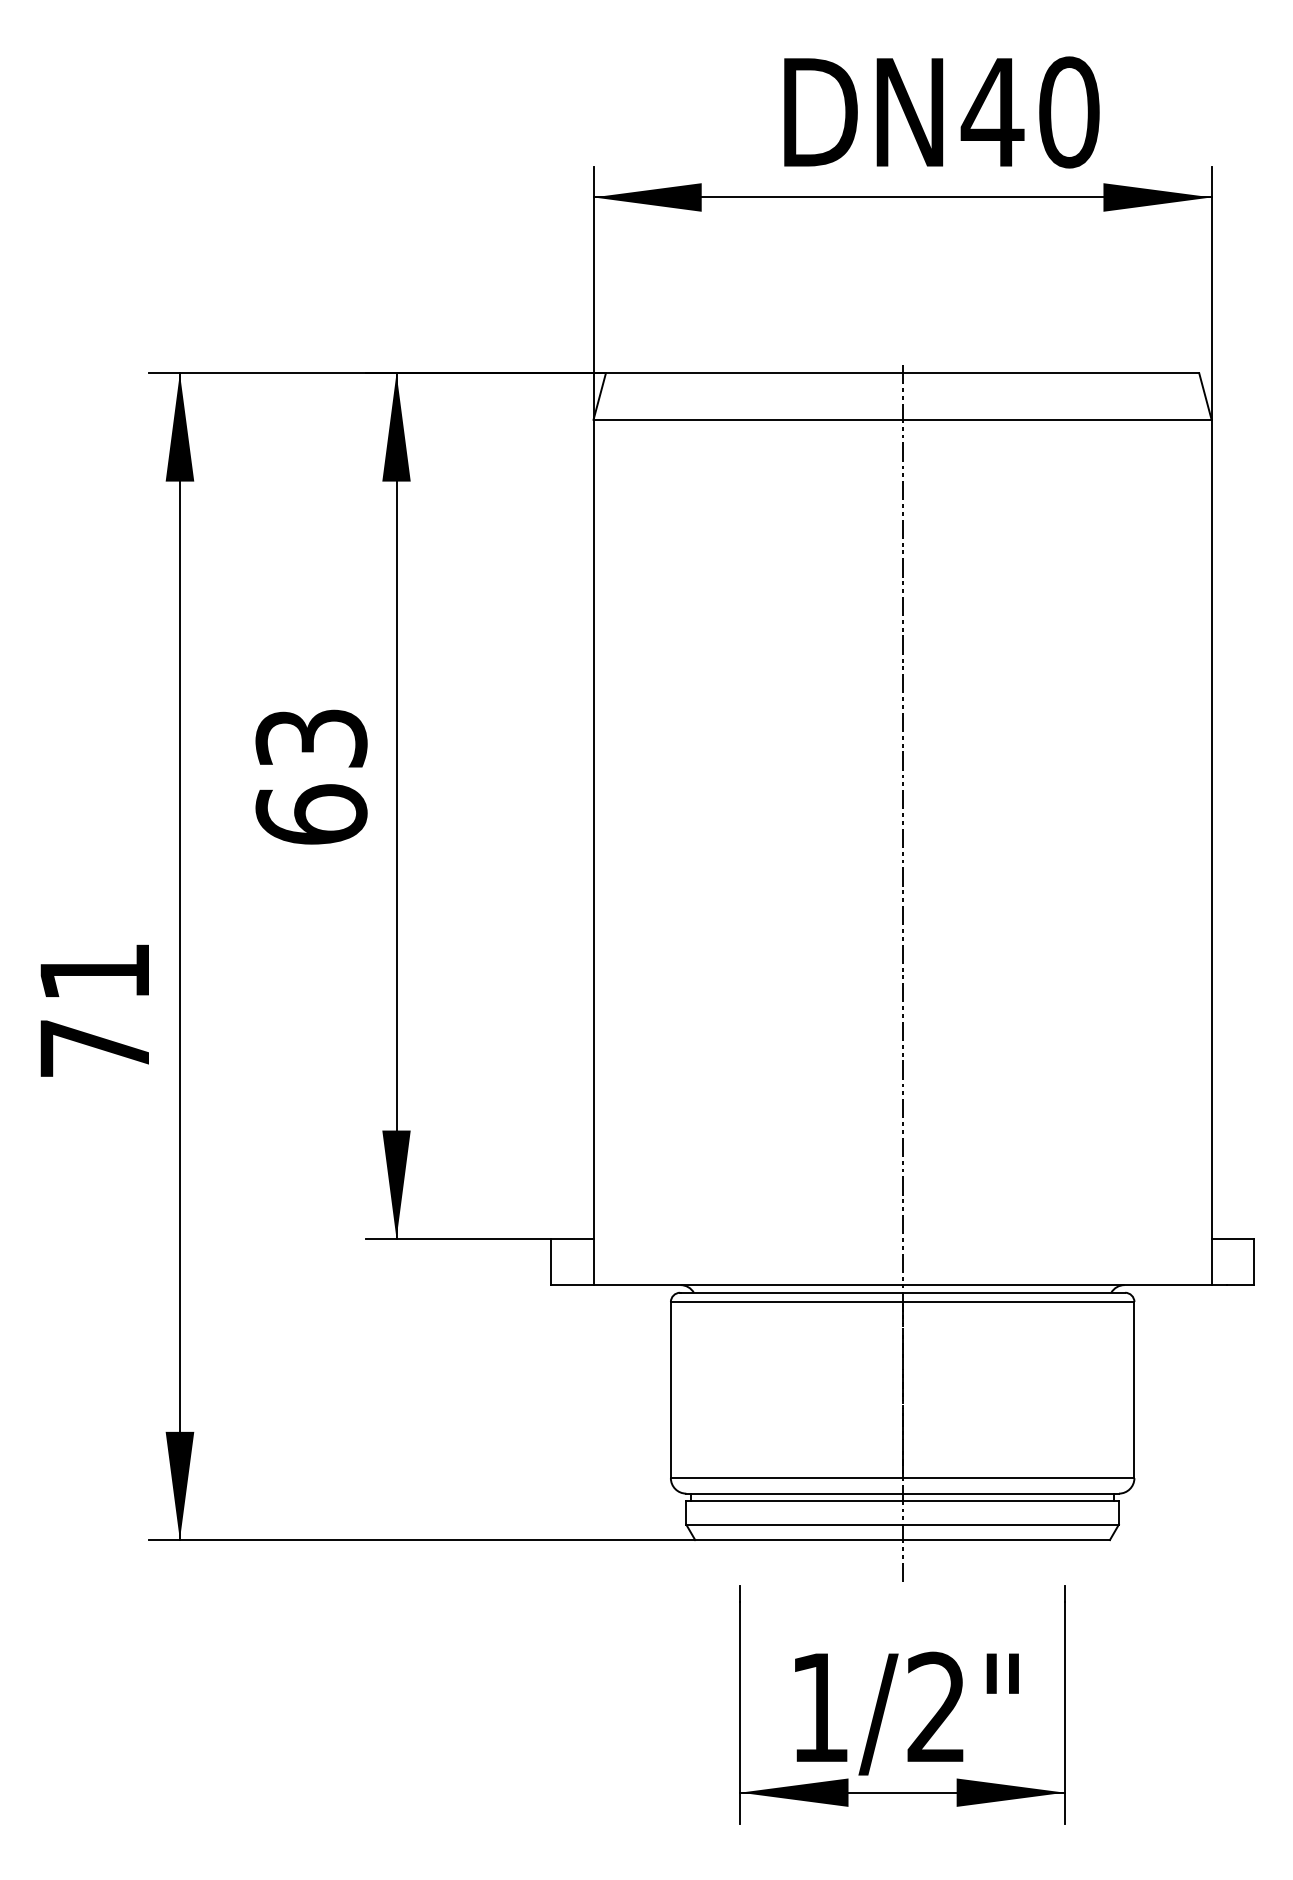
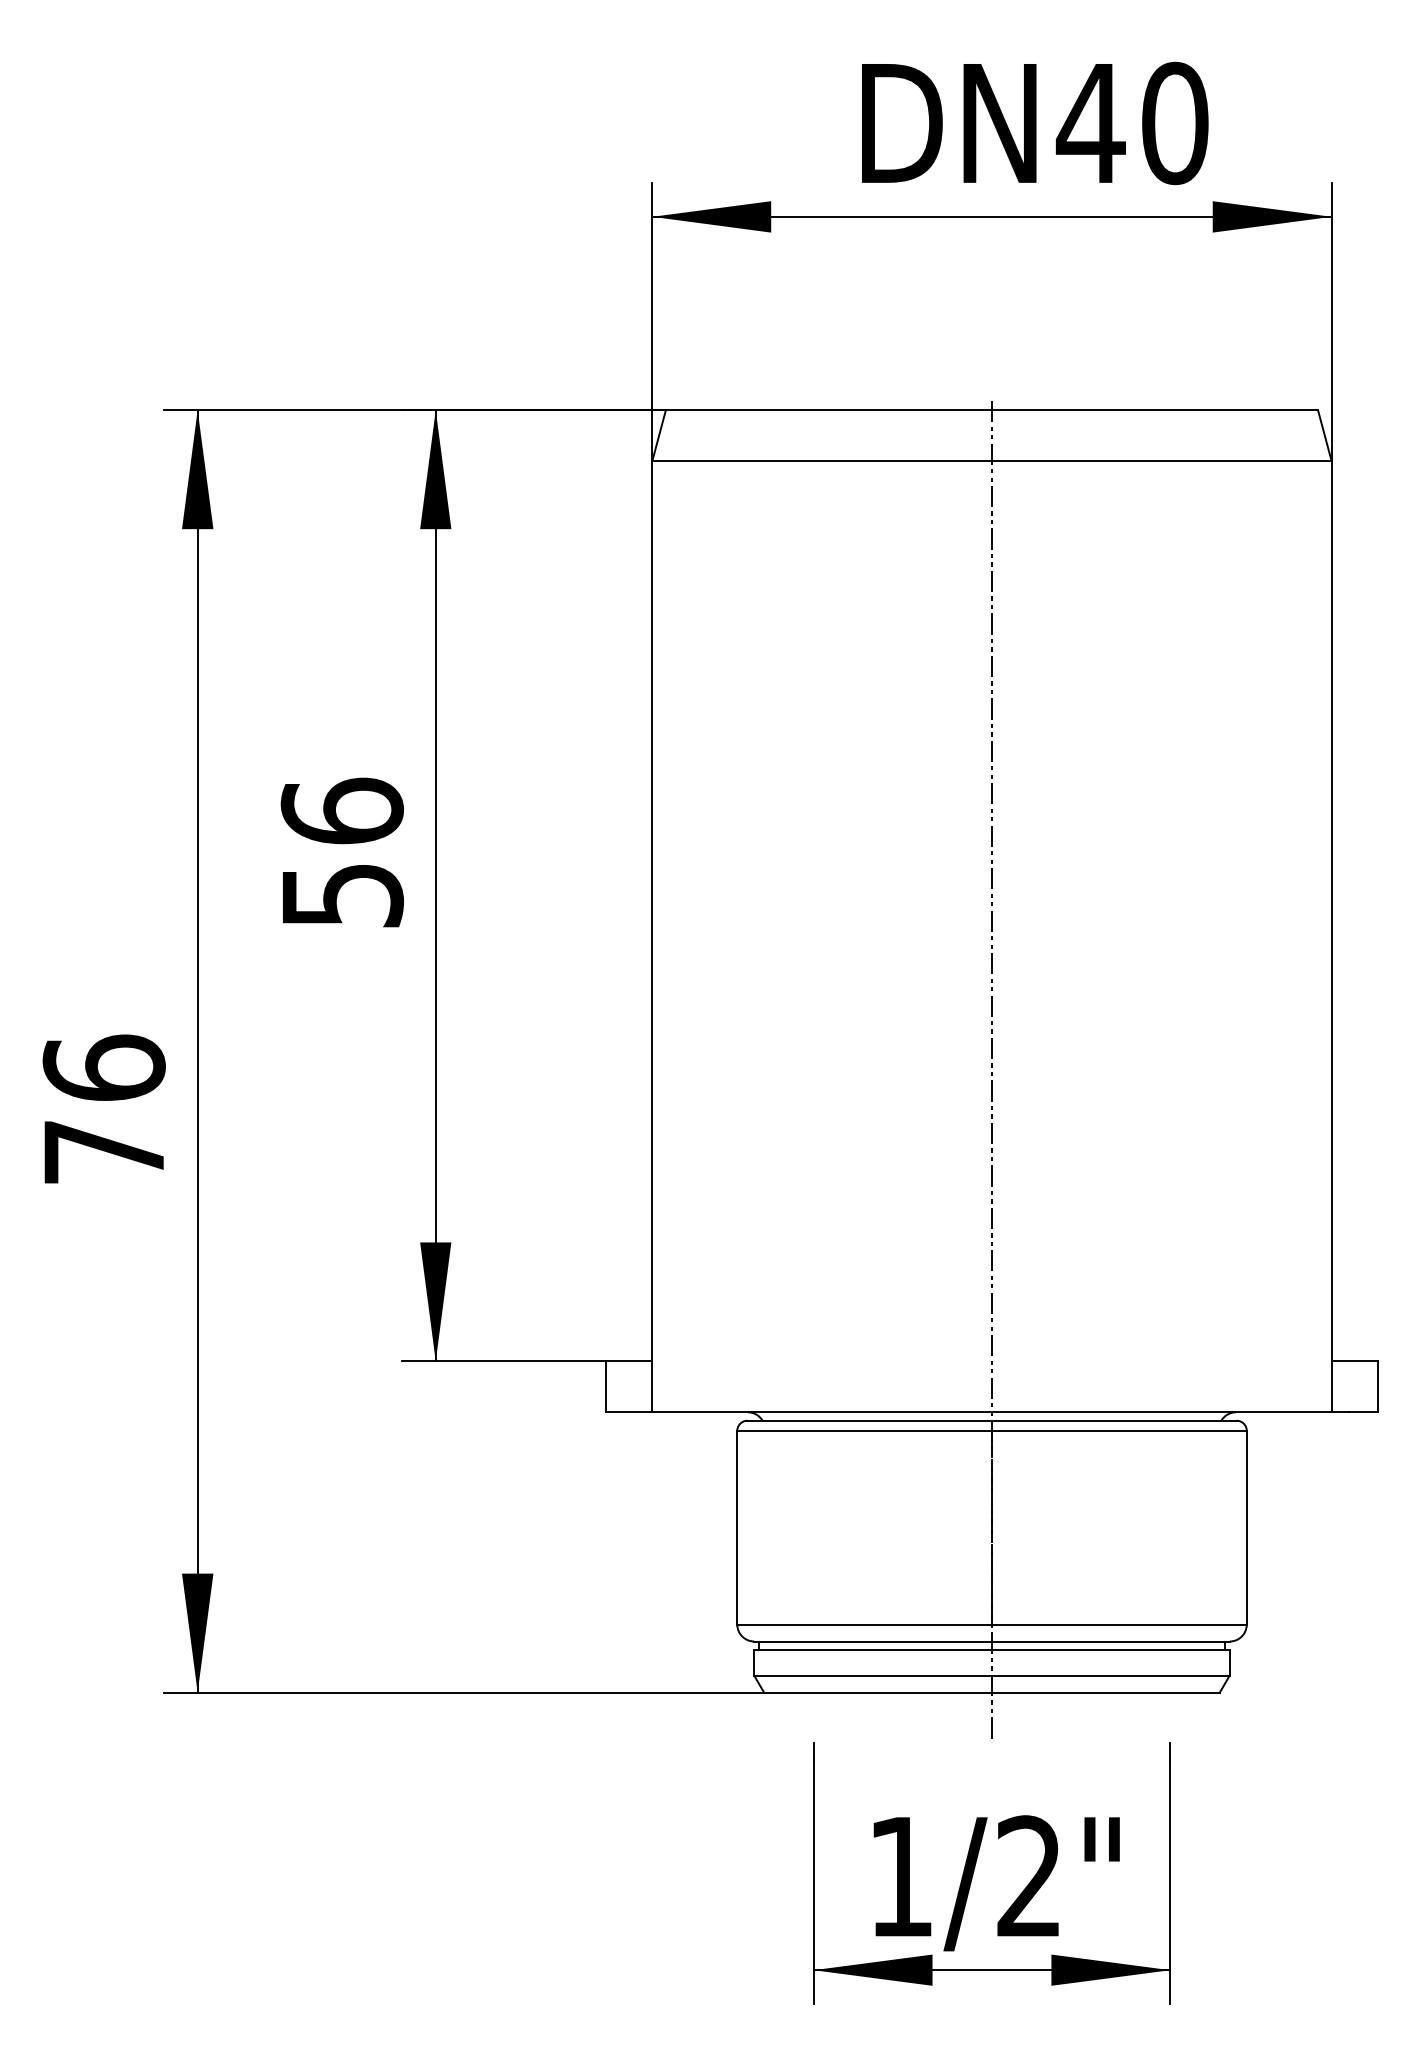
text: (311, 775) -> (342, 852), 63 -> 56
text: (94, 971) -> (103, 1067), 71 -> 76

